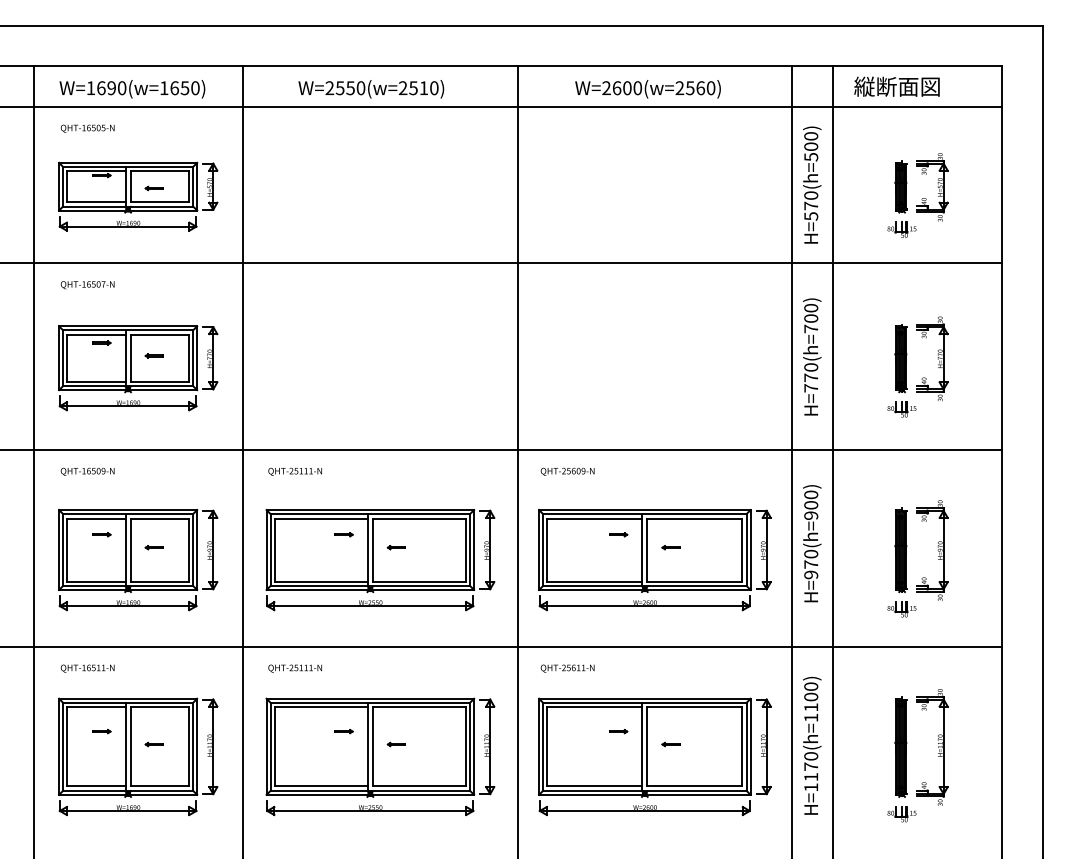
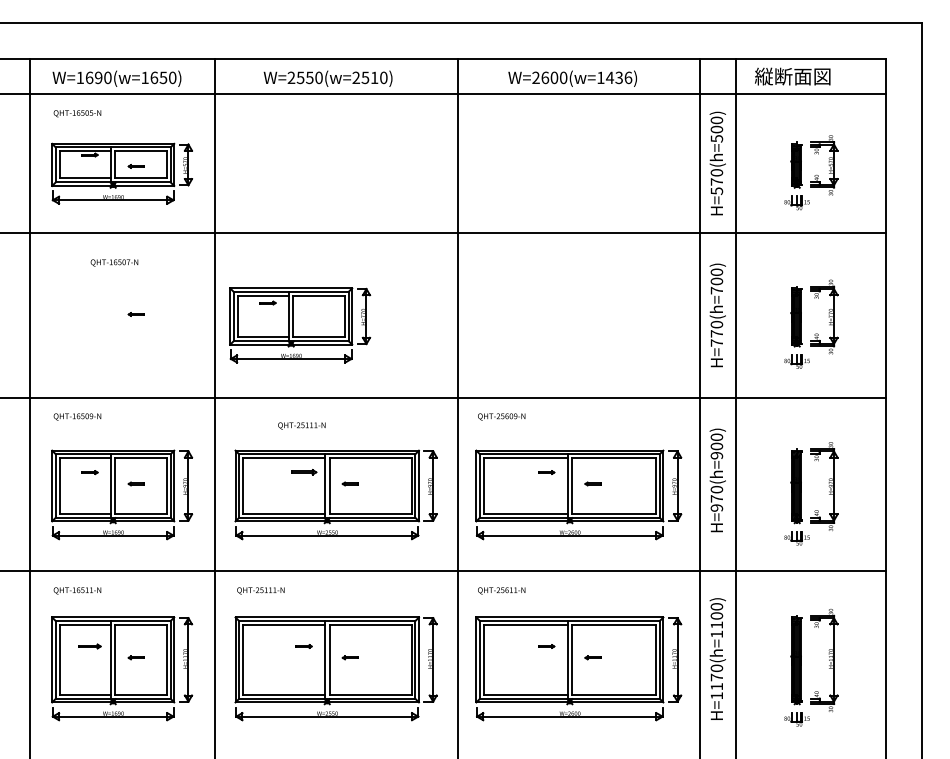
text: (695, 87) -> (614, 77), W=2600(w=2560) -> W=2600(w=1436)
text: (87, 284) -> (114, 262), moved
part: (138, 368) -> (300, 325), moved
text: (294, 471) -> (301, 425), moved
part: (343, 534) -> (303, 472), size x1.6
part: (101, 731) -> (89, 646), size x1.4

